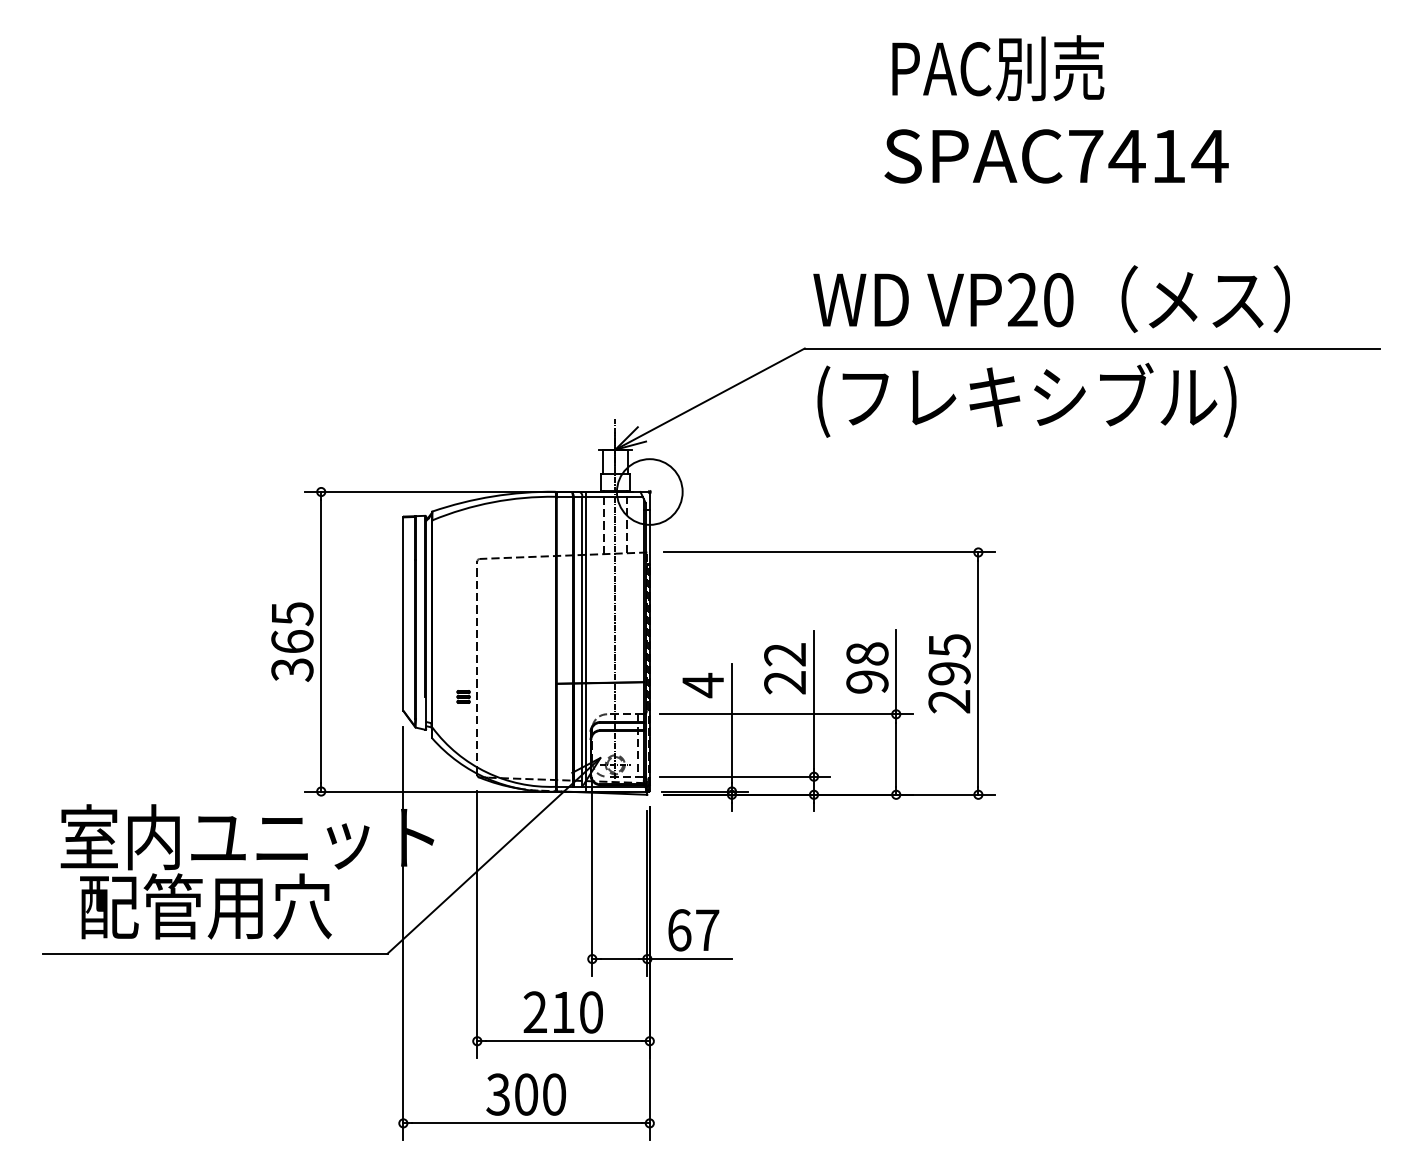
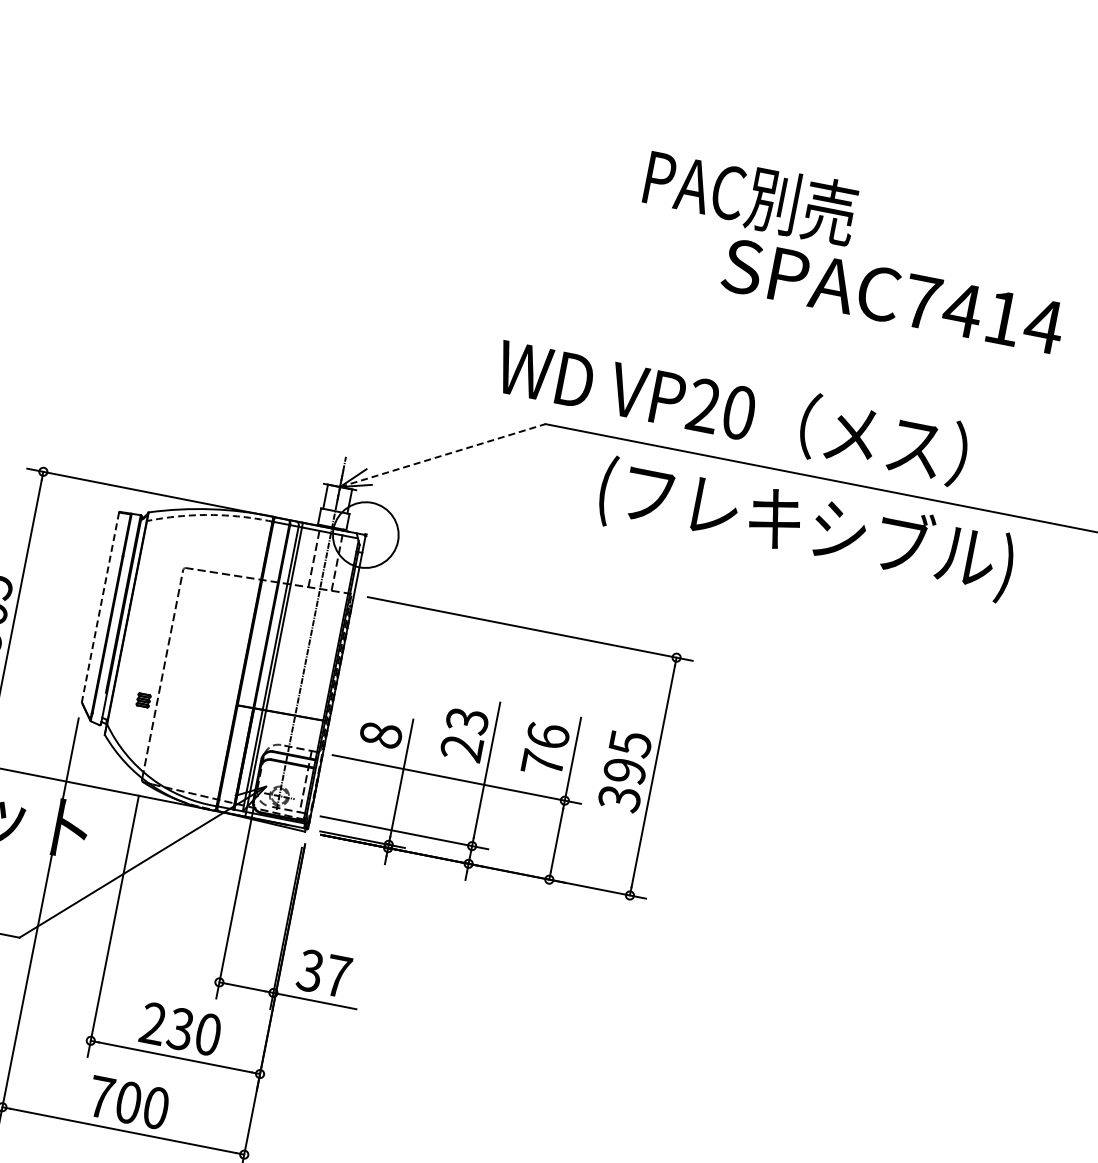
text: (998, 68) -> (750, 196), moved
text: (1056, 156) -> (893, 296), moved
text: (1051, 298) -> (732, 409), moved
line: (710, 398) -> (443, 455), solid -> dashed
text: (1026, 399) -> (806, 527), moved
arc: (492, 502) -> (209, 515), solid -> dashed
line: (403, 614) -> (100, 607), solid -> dashed
text: (785, 654) -> (467, 720), 22 -> 23
text: (867, 667) -> (545, 749), 98 -> 76
text: (703, 685) -> (381, 735), 4 -> 8
text: (949, 701) -> (619, 798), 295 -> 395
text: (679, 930) -> (310, 971), 67 -> 37
text: (562, 1012) -> (179, 1029), 210 -> 230
text: (498, 1094) -> (101, 1097), 300 -> 700

